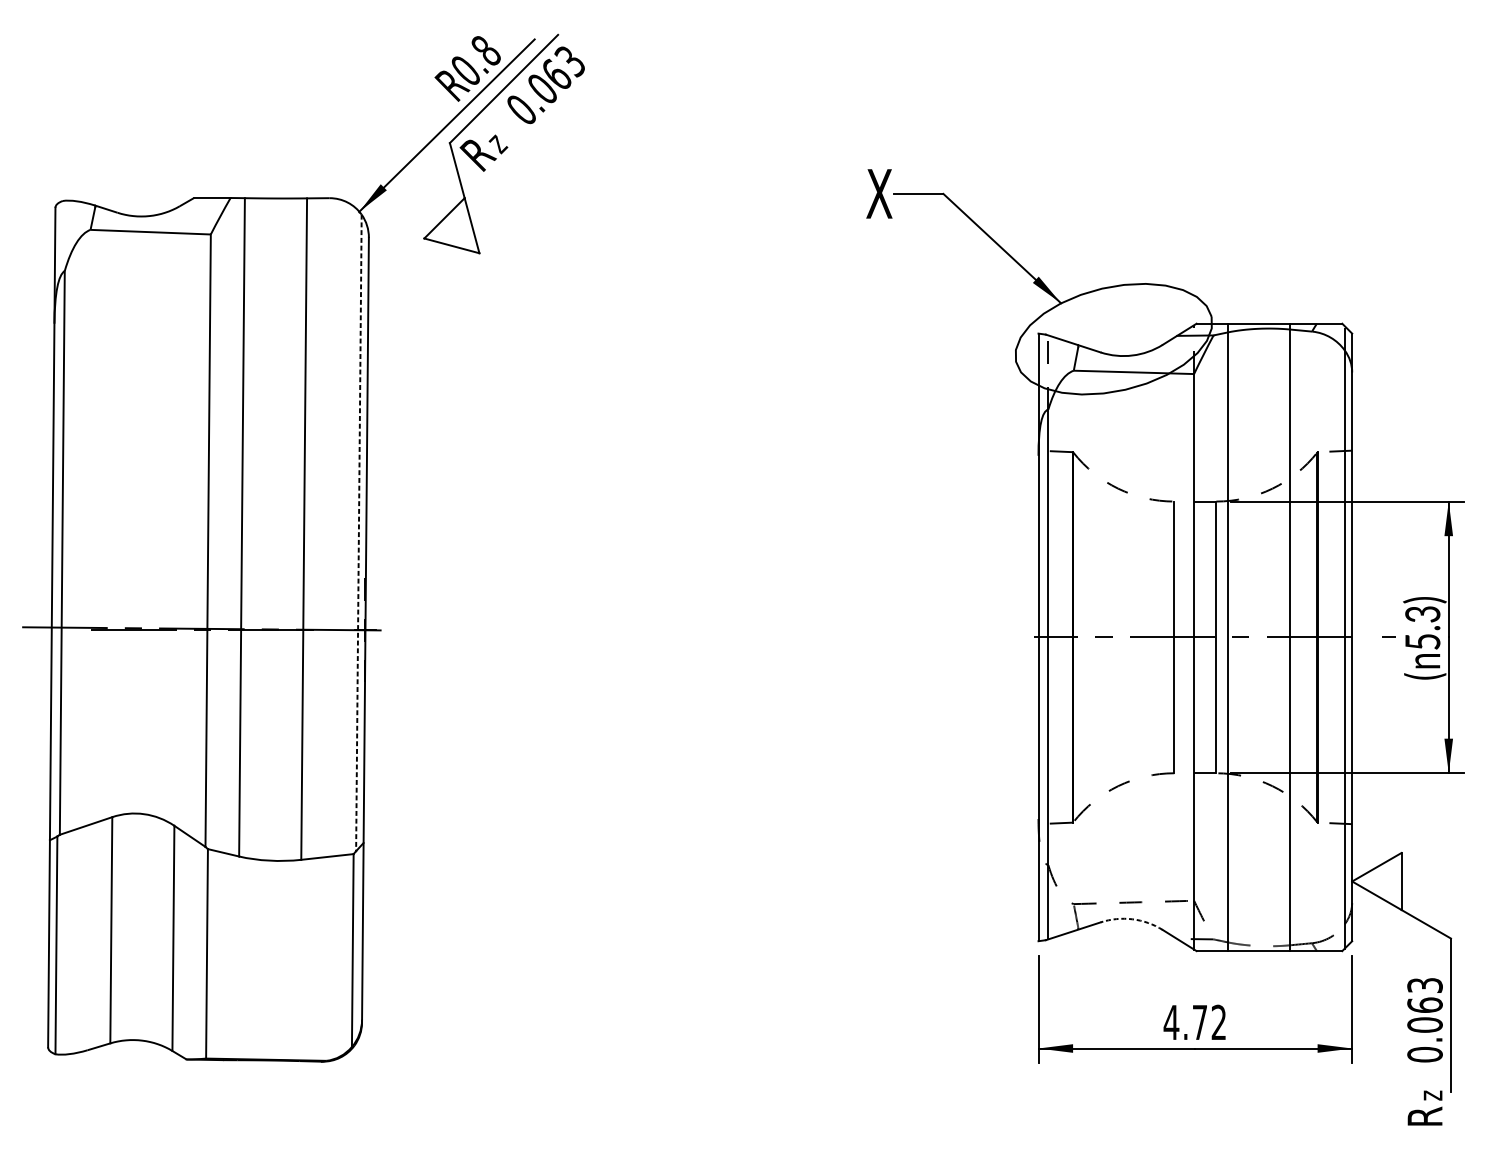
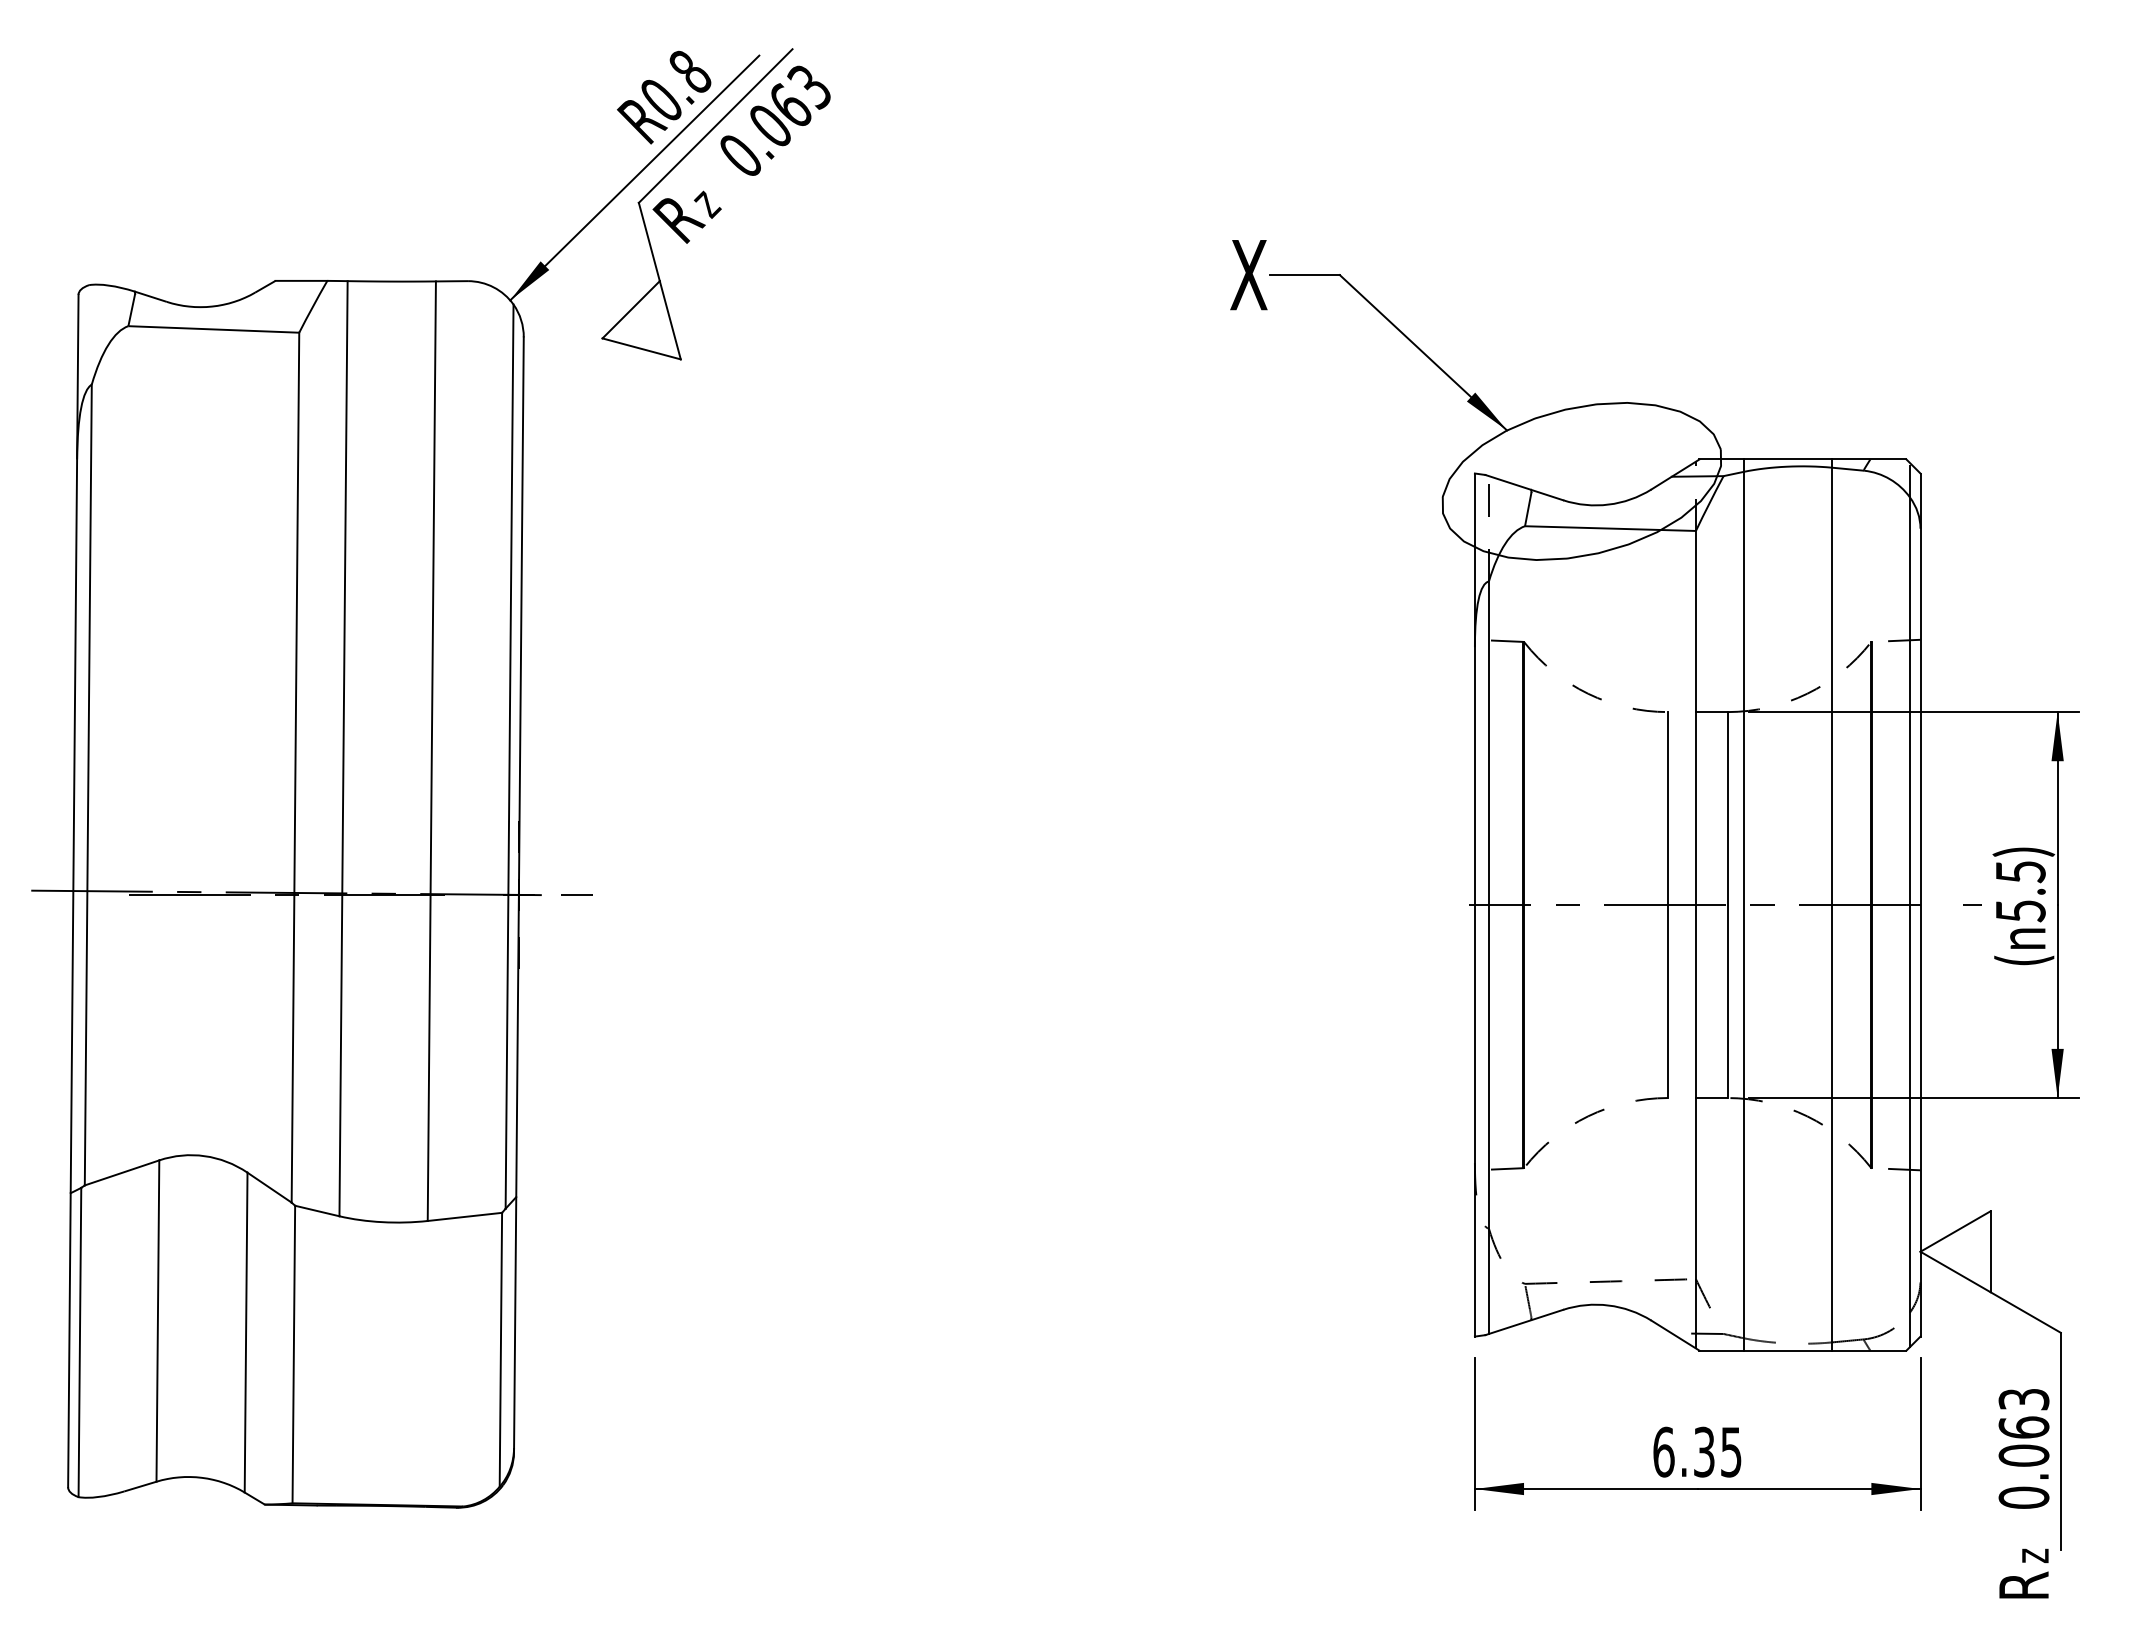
line: (358, 533) -> (509, 757), dashed -> solid
text: (1422, 614) -> (2020, 872), 5.3) -> 5.5)
line: (406, 629) -> (576, 894), added
arc: (1132, 919) -> (1608, 1305), dashed -> solid
text: (1194, 1022) -> (1696, 1451), 4.72 -> 6.35

